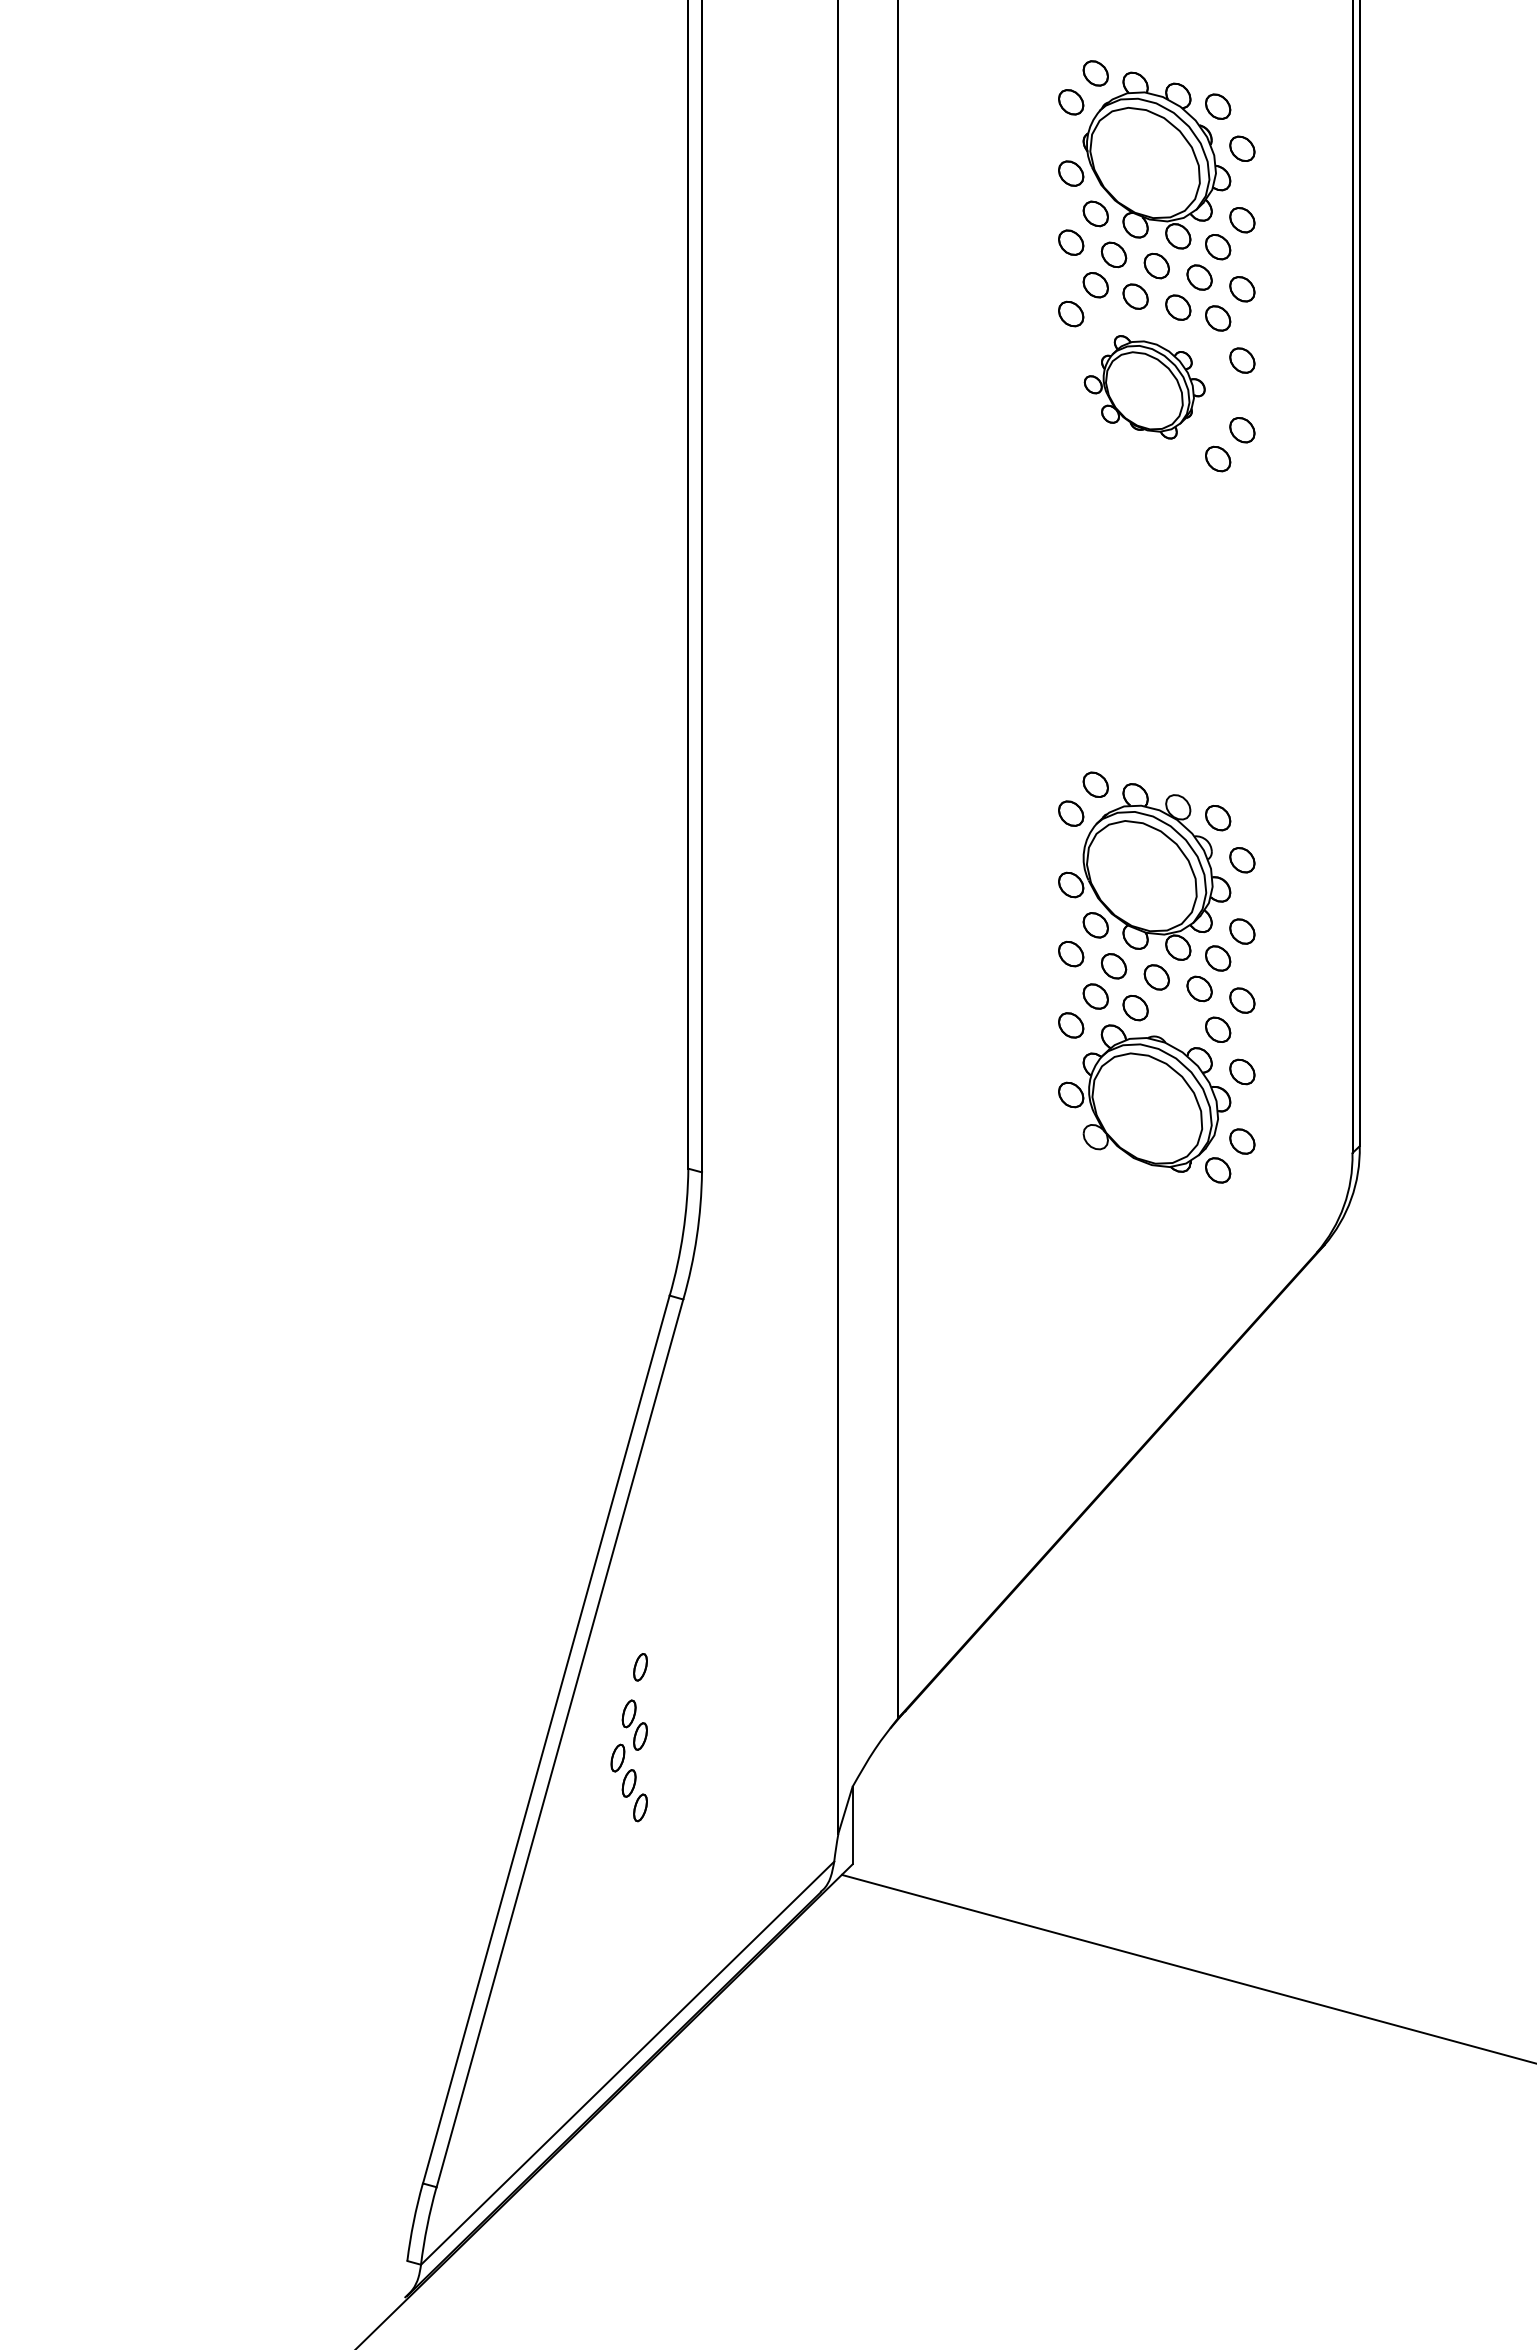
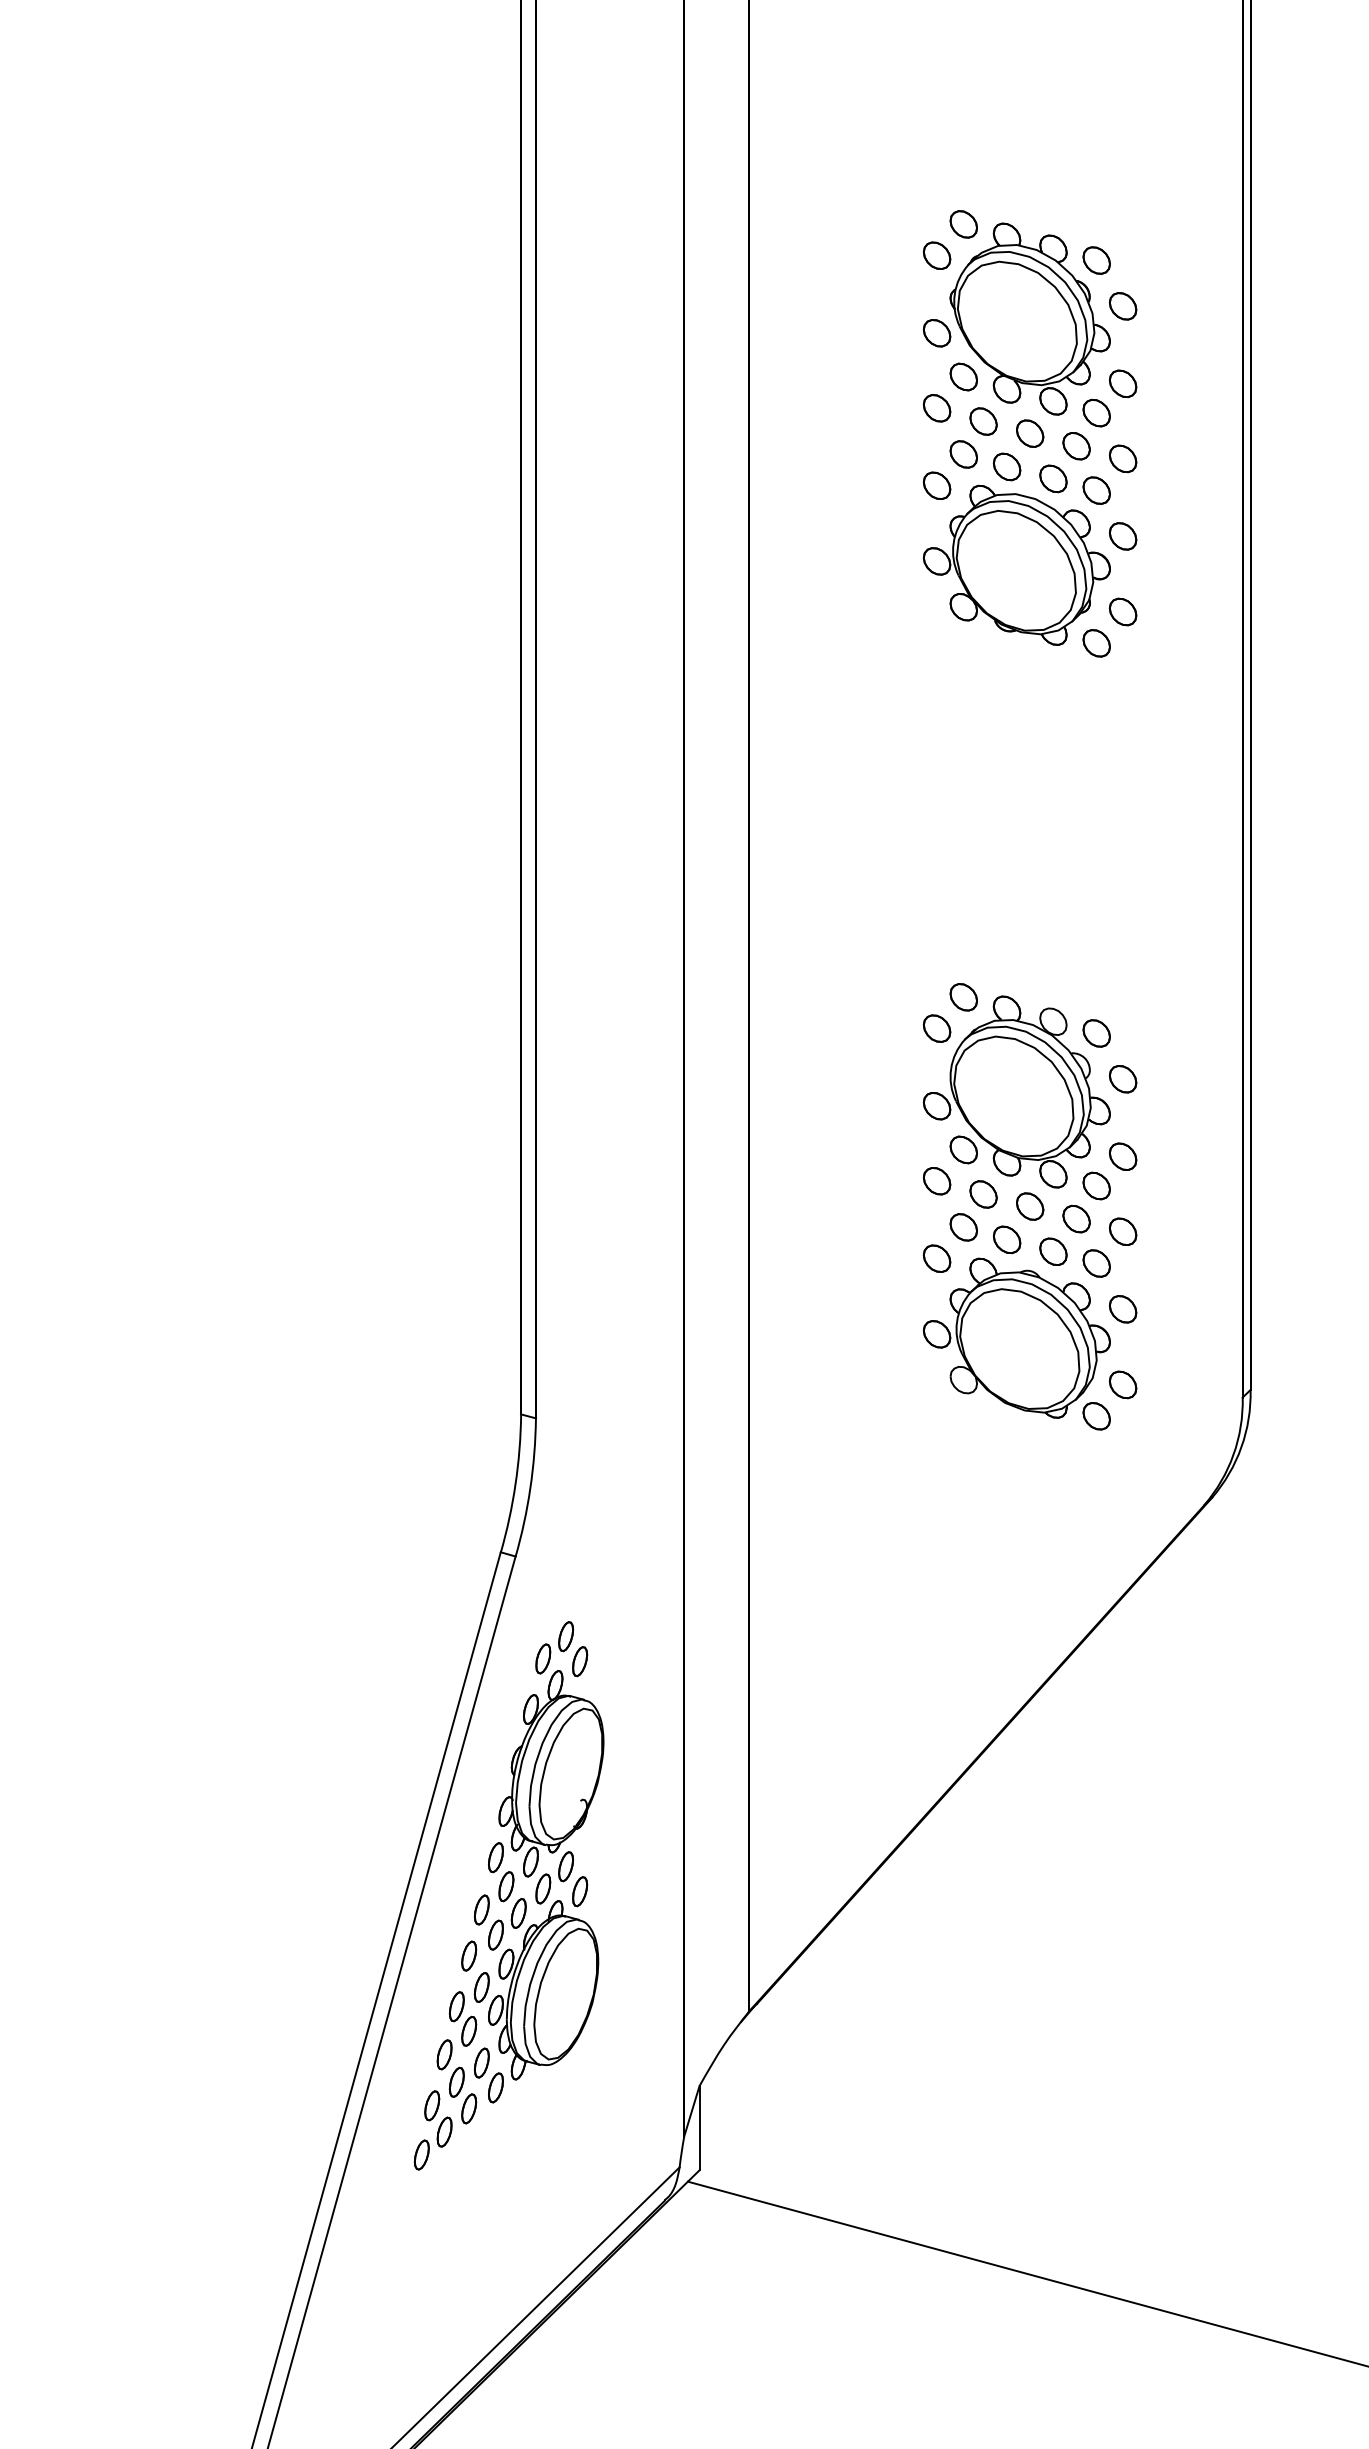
part: (1144, 387) -> (1016, 565), size x1.43
part: (1178, 1018) -> (1053, 1251), added
part: (704, 1580) -> (538, 1861), added
part: (607, 1827) -> (433, 2130), added

